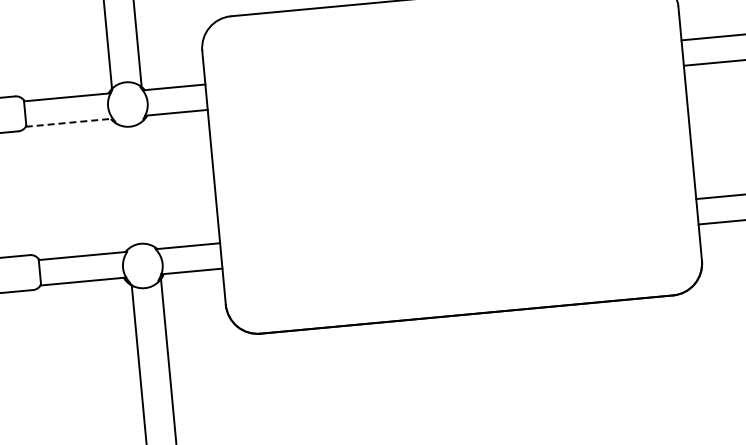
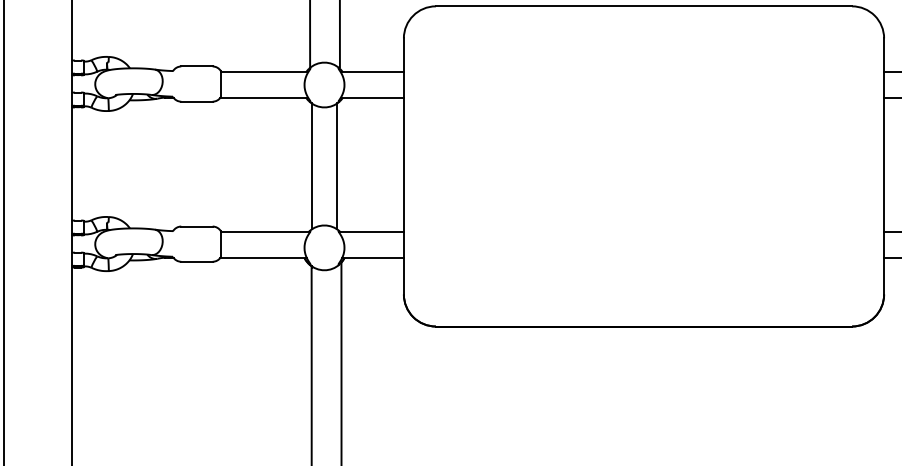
line: (69, 122) -> (264, 97), dashed -> solid
line: (148, 184) -> (337, 166), added
line: (122, 186) -> (311, 166), added

